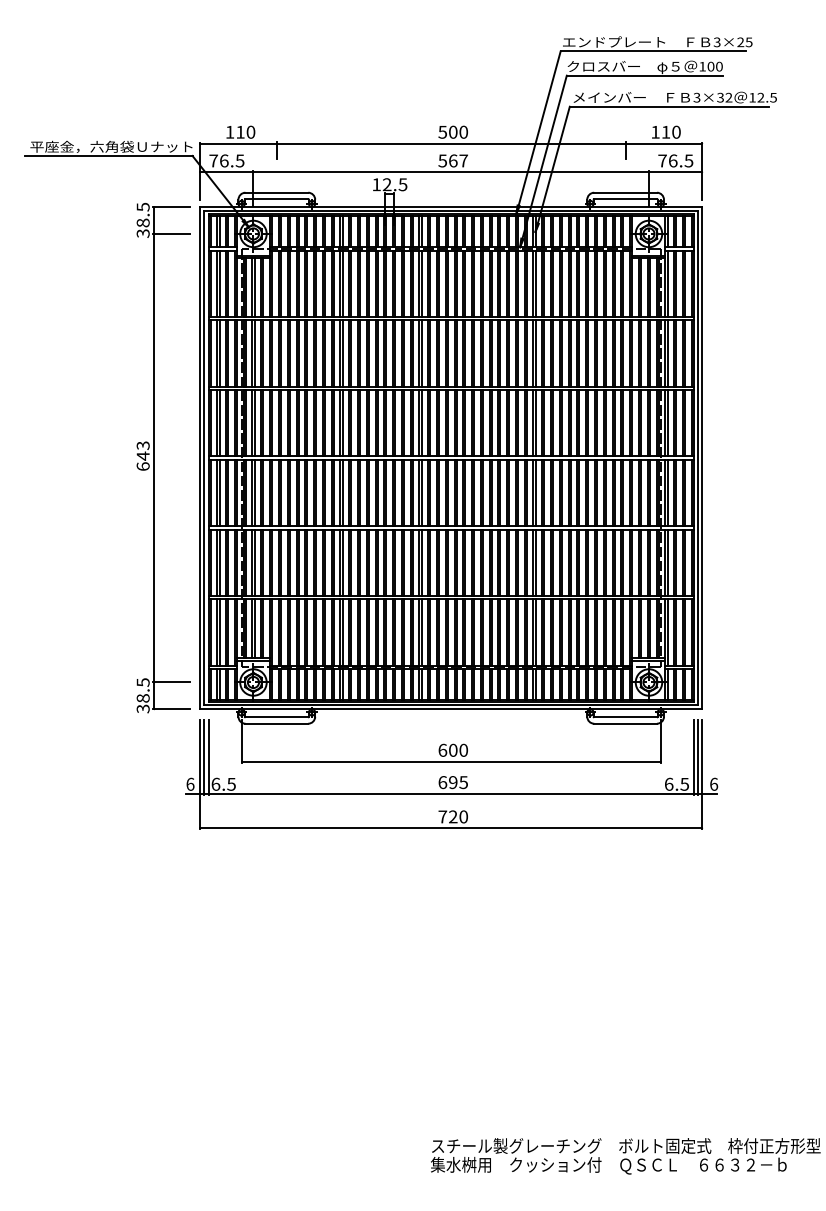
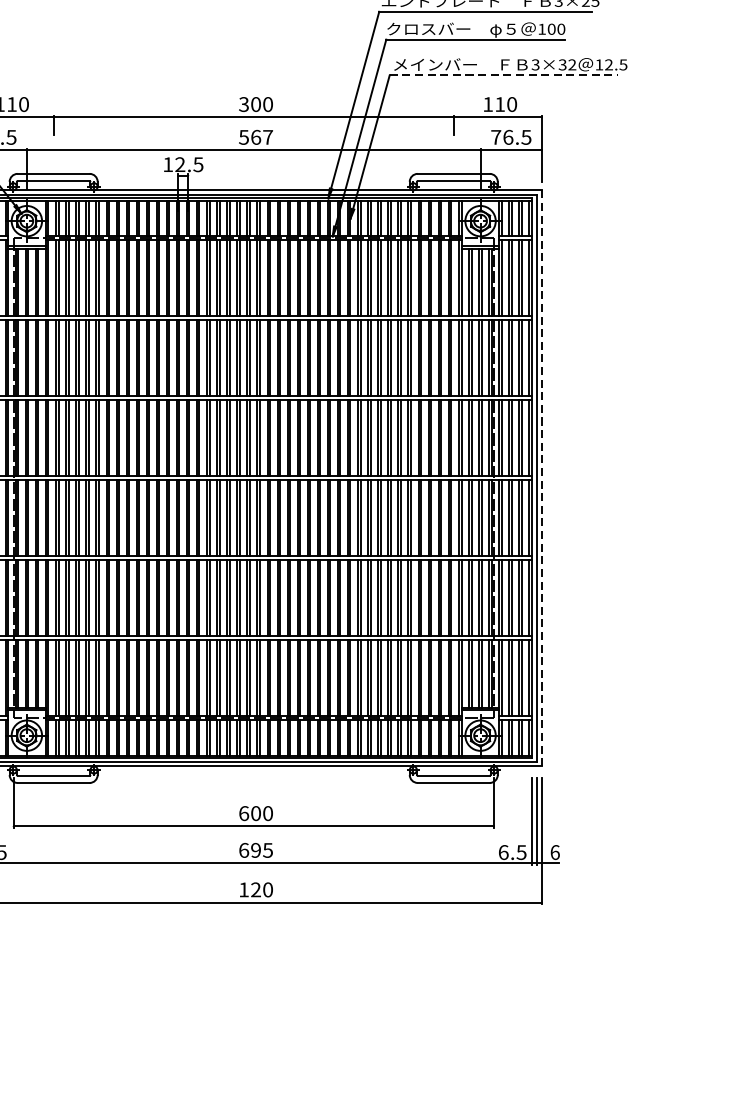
line: (669, 106) -> (504, 74), solid -> dashed
text: (442, 131) -> (243, 103), 500 -> 300
line: (702, 458) -> (541, 478), solid -> dashed
text: (442, 816) -> (243, 889), 720 -> 120

